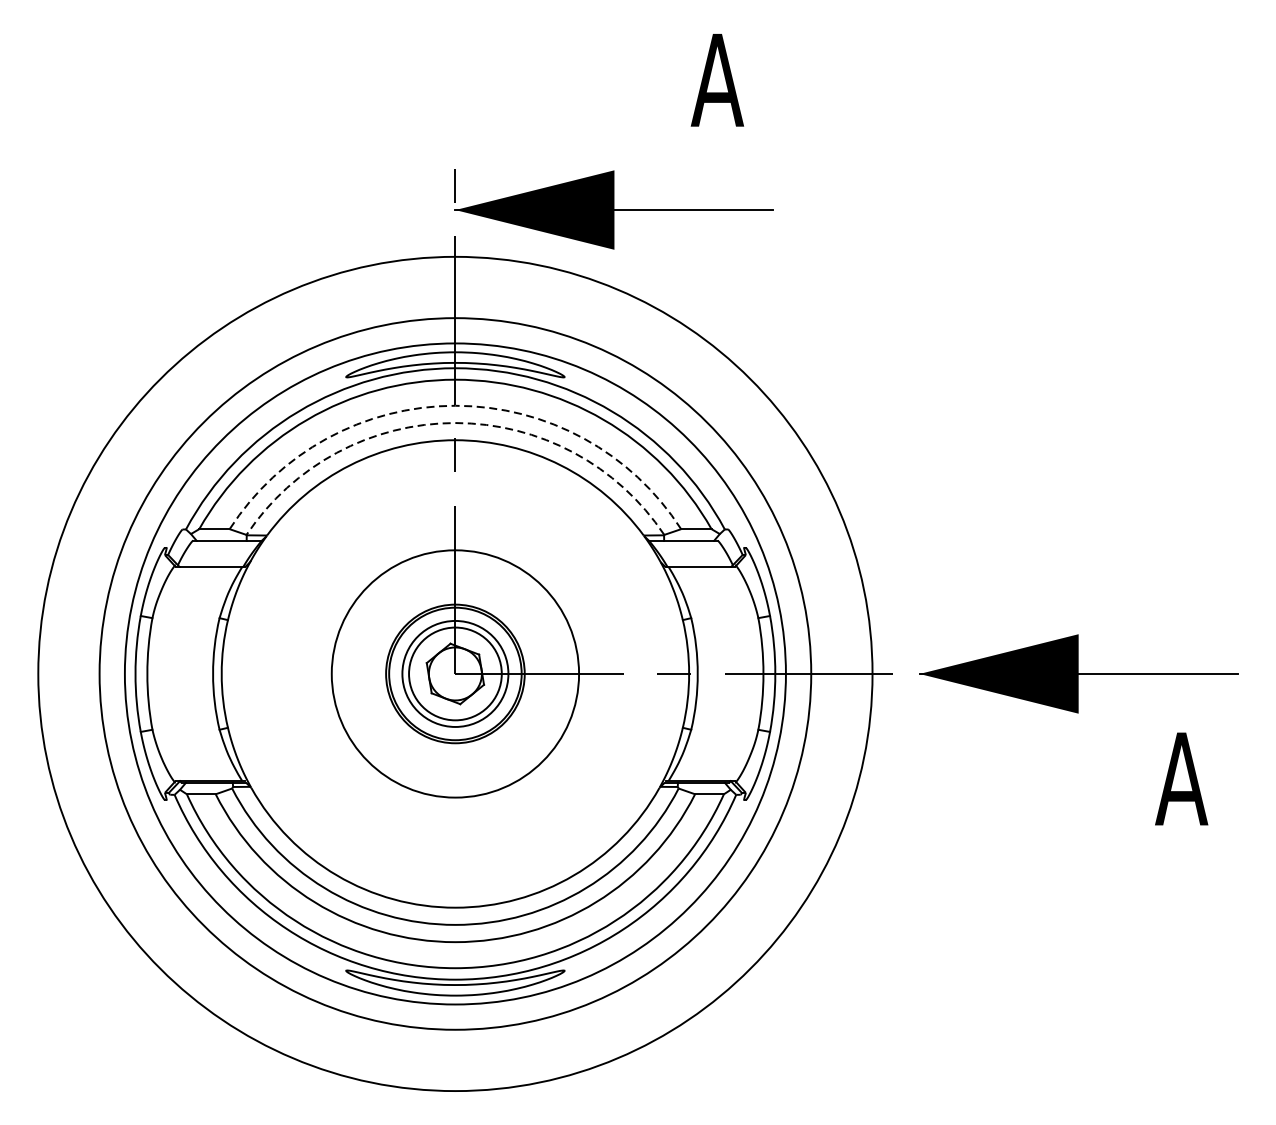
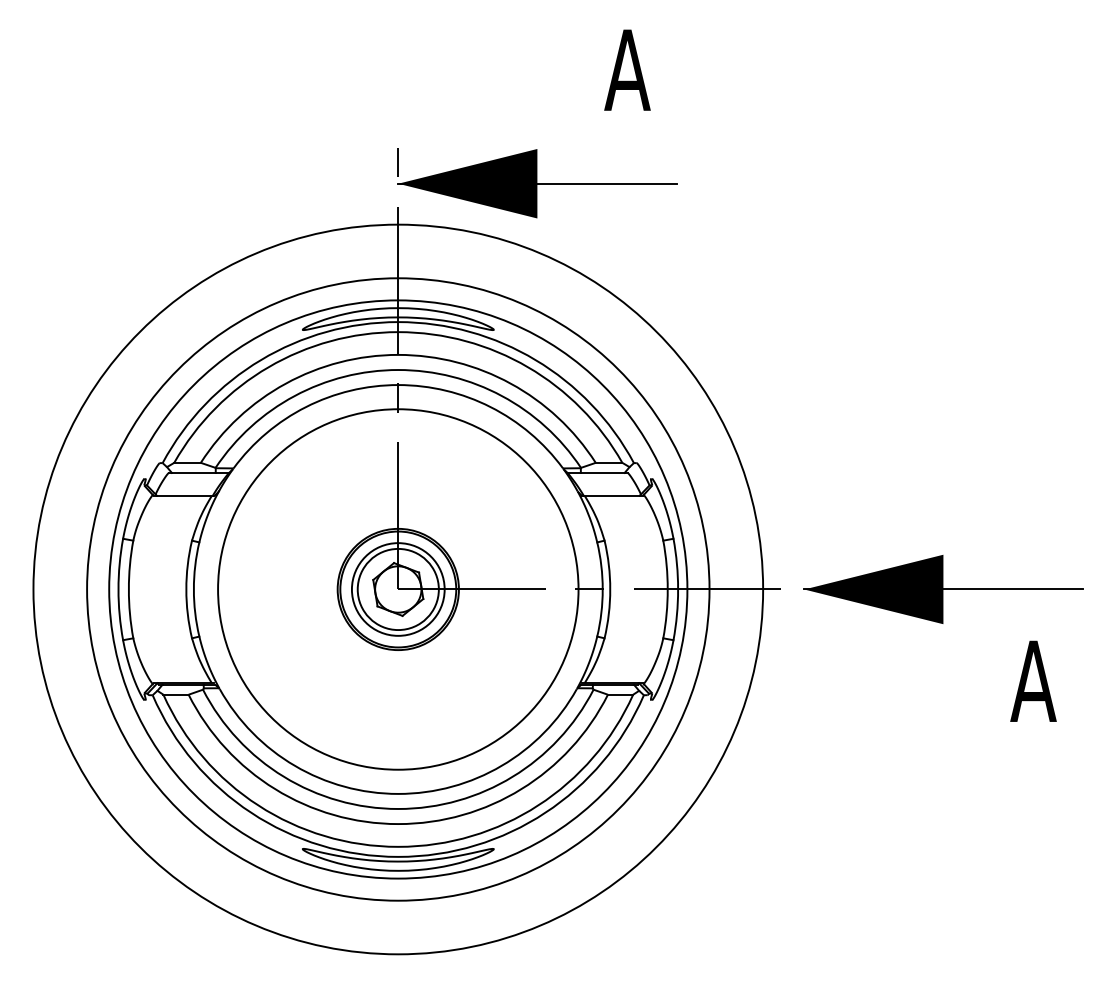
arc: (455, 405) -> (398, 354), dashed -> solid
arc: (455, 423) -> (398, 370), dashed -> solid
circle: (455, 673) -> (398, 589), size x1.67

